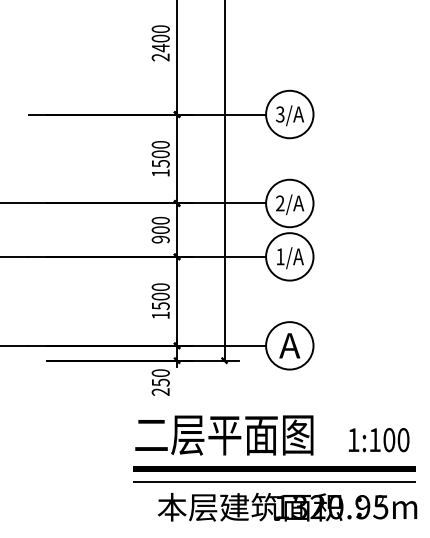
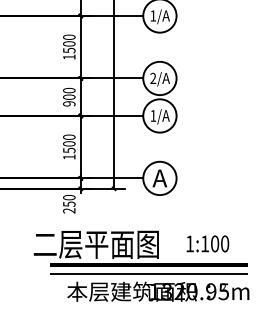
text: (280, 114) -> (153, 15), 3/A -> 1/A
text: (224, 435) -> (96, 244), moved
text: (379, 440) -> (208, 244), moved

